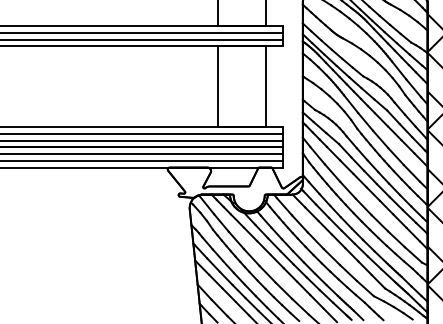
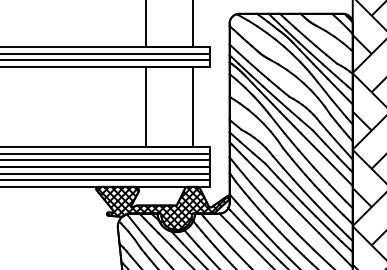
hatch: (235, 189) -> (163, 208), added

